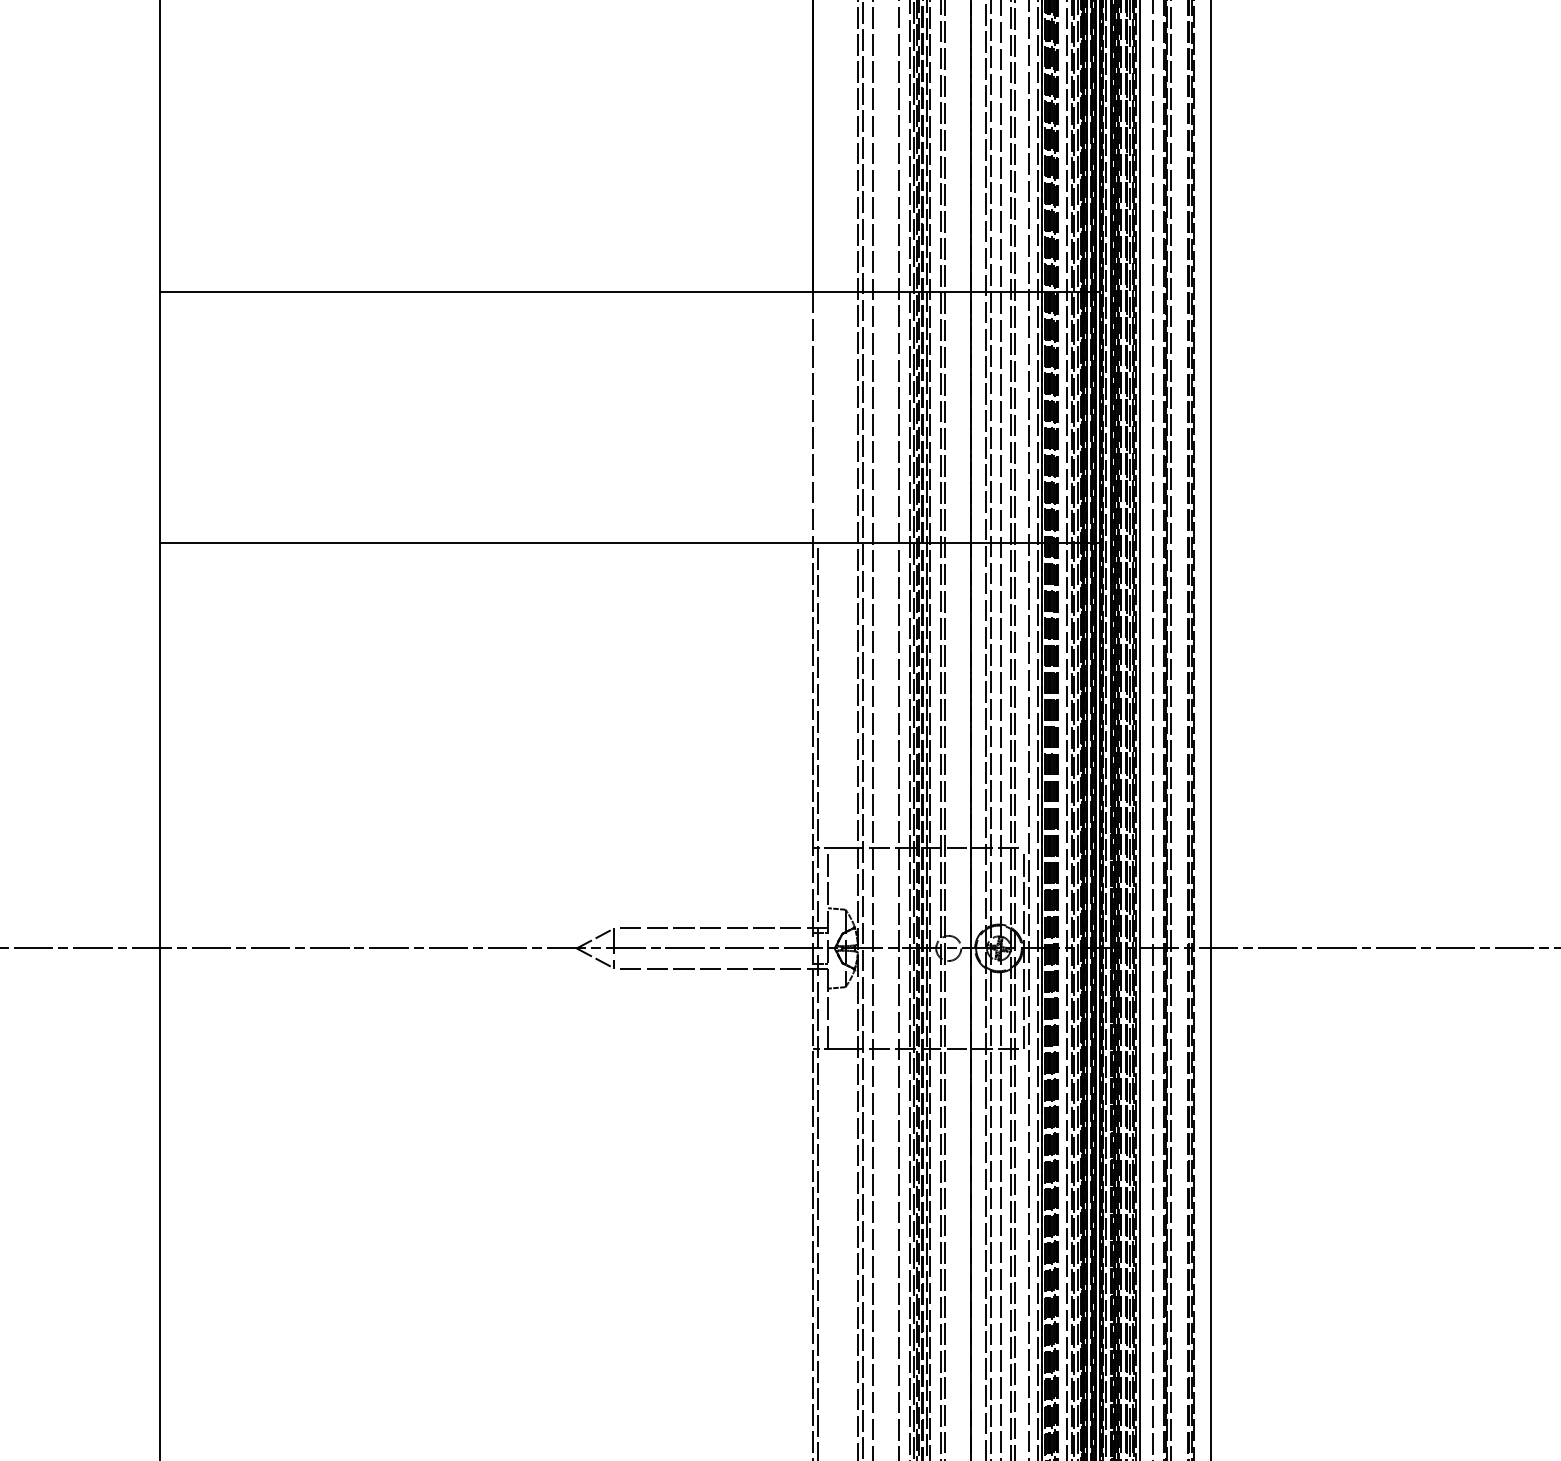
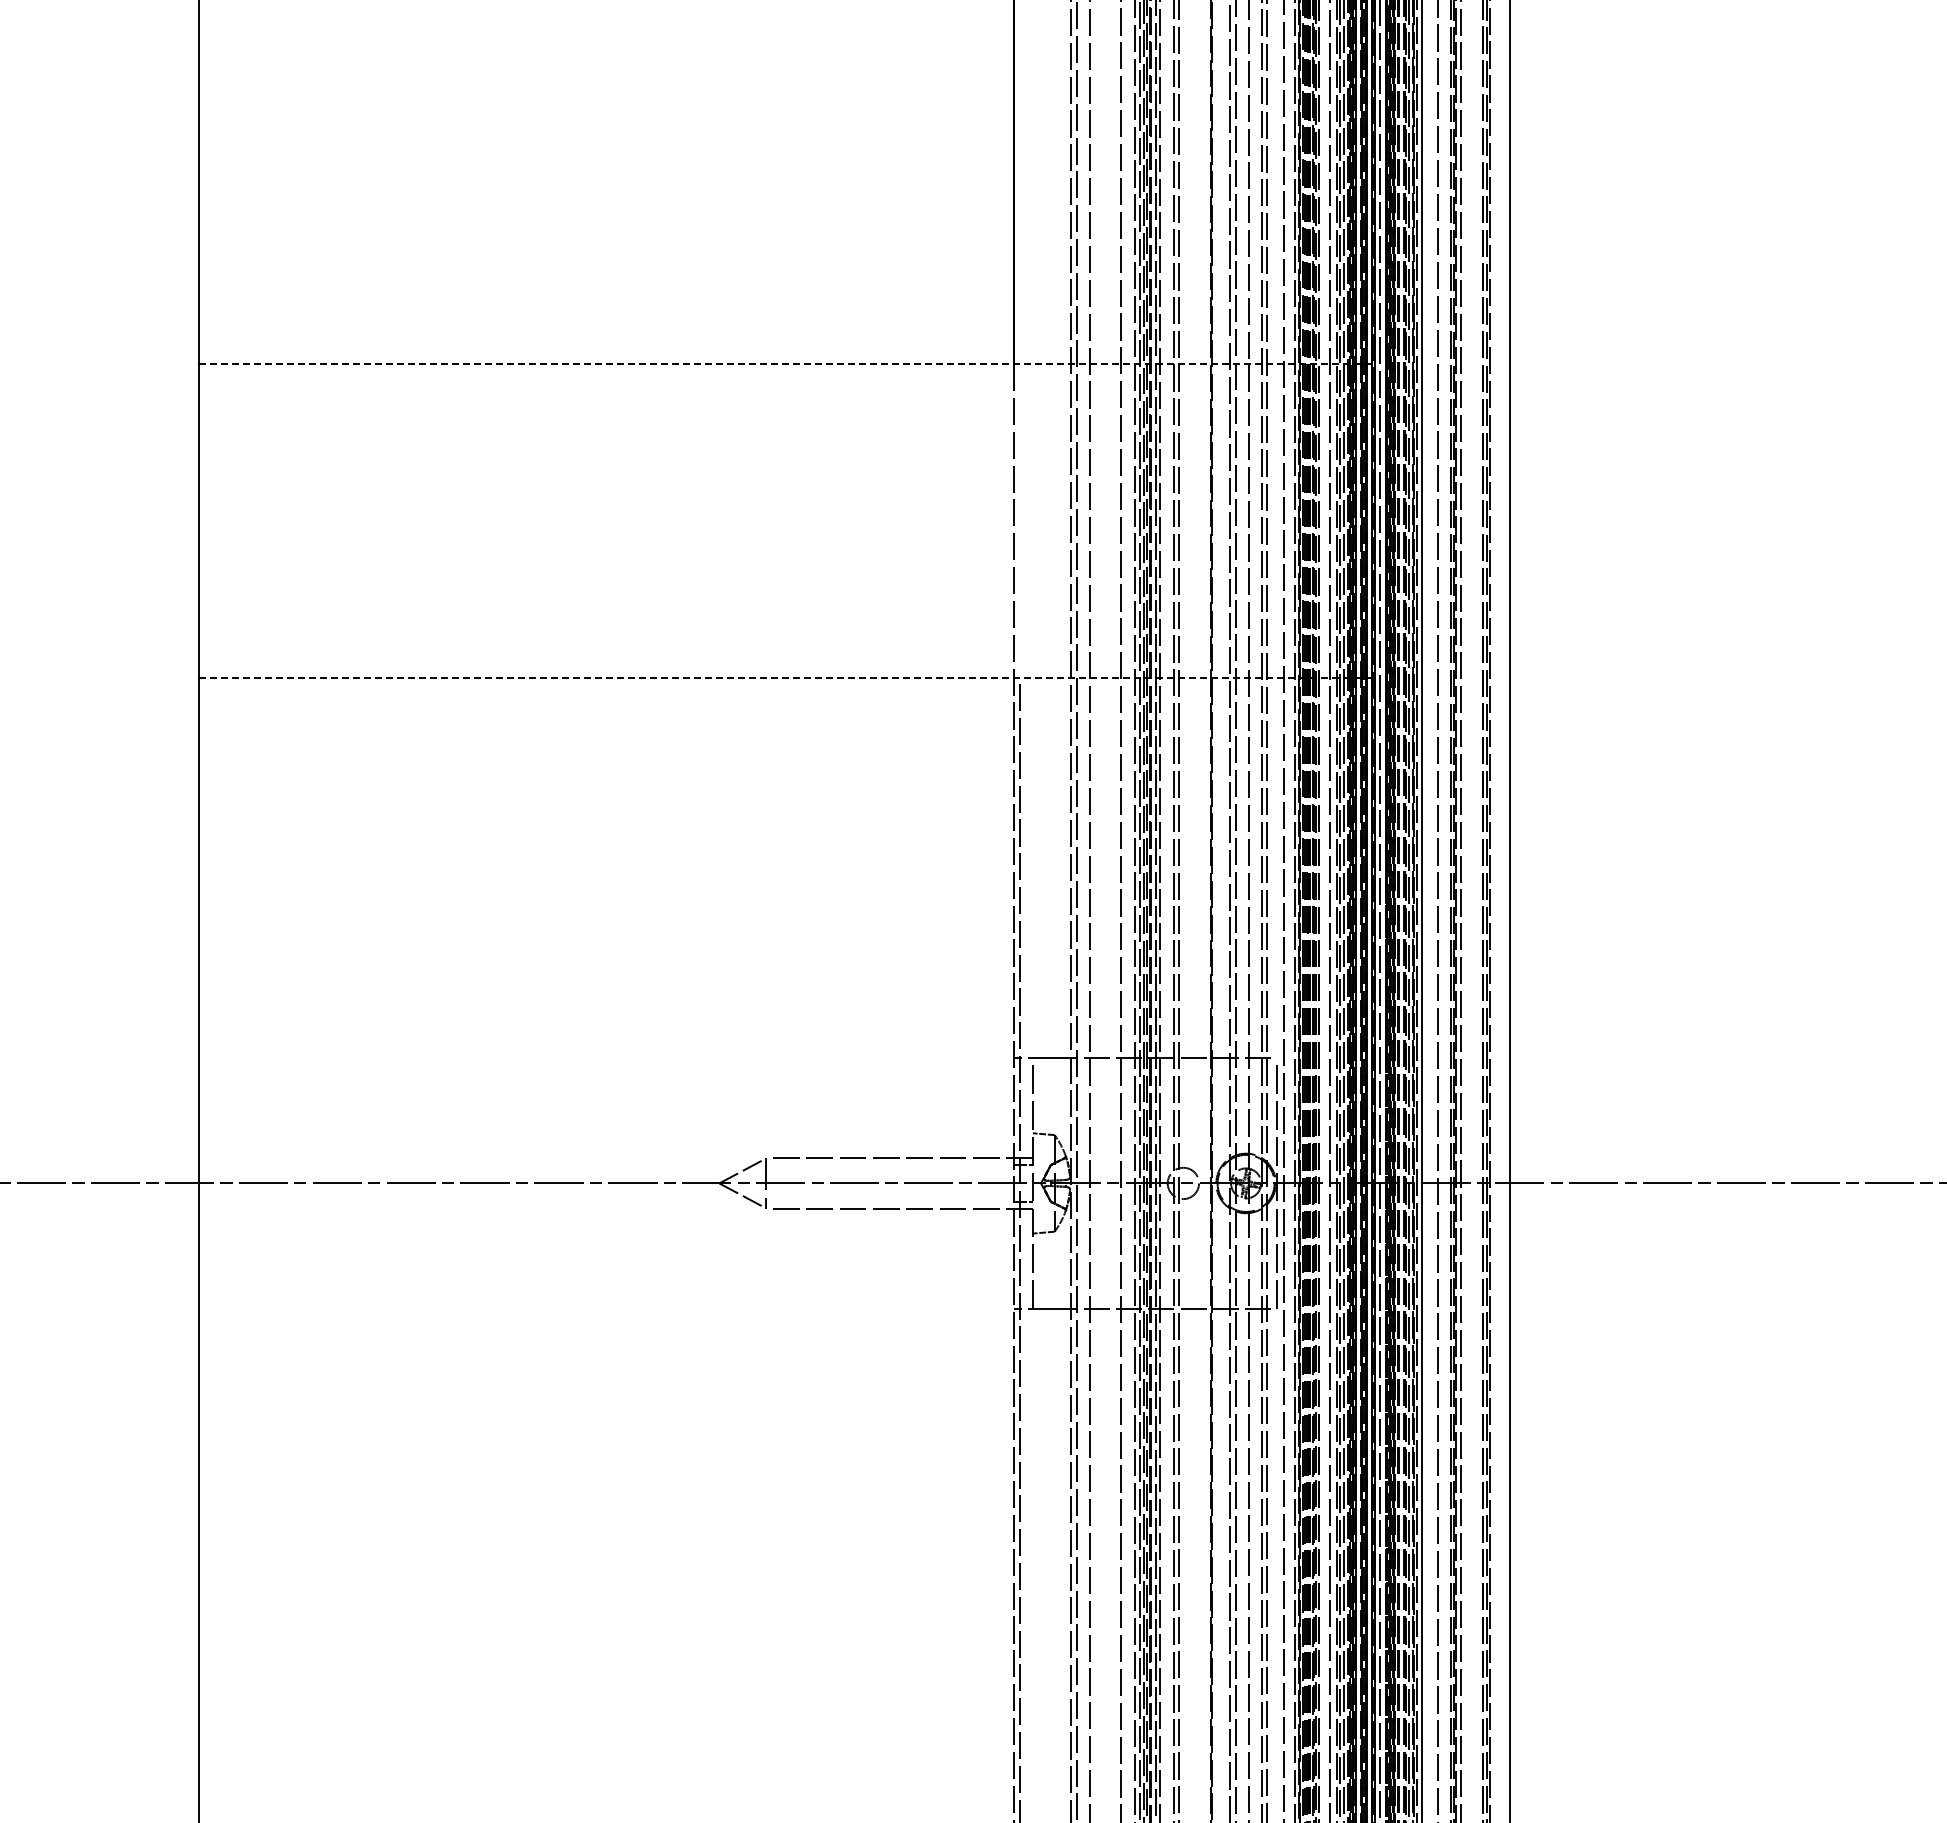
line: (629, 292) -> (784, 364), solid -> dashed
line: (629, 542) -> (784, 677), solid -> dashed

